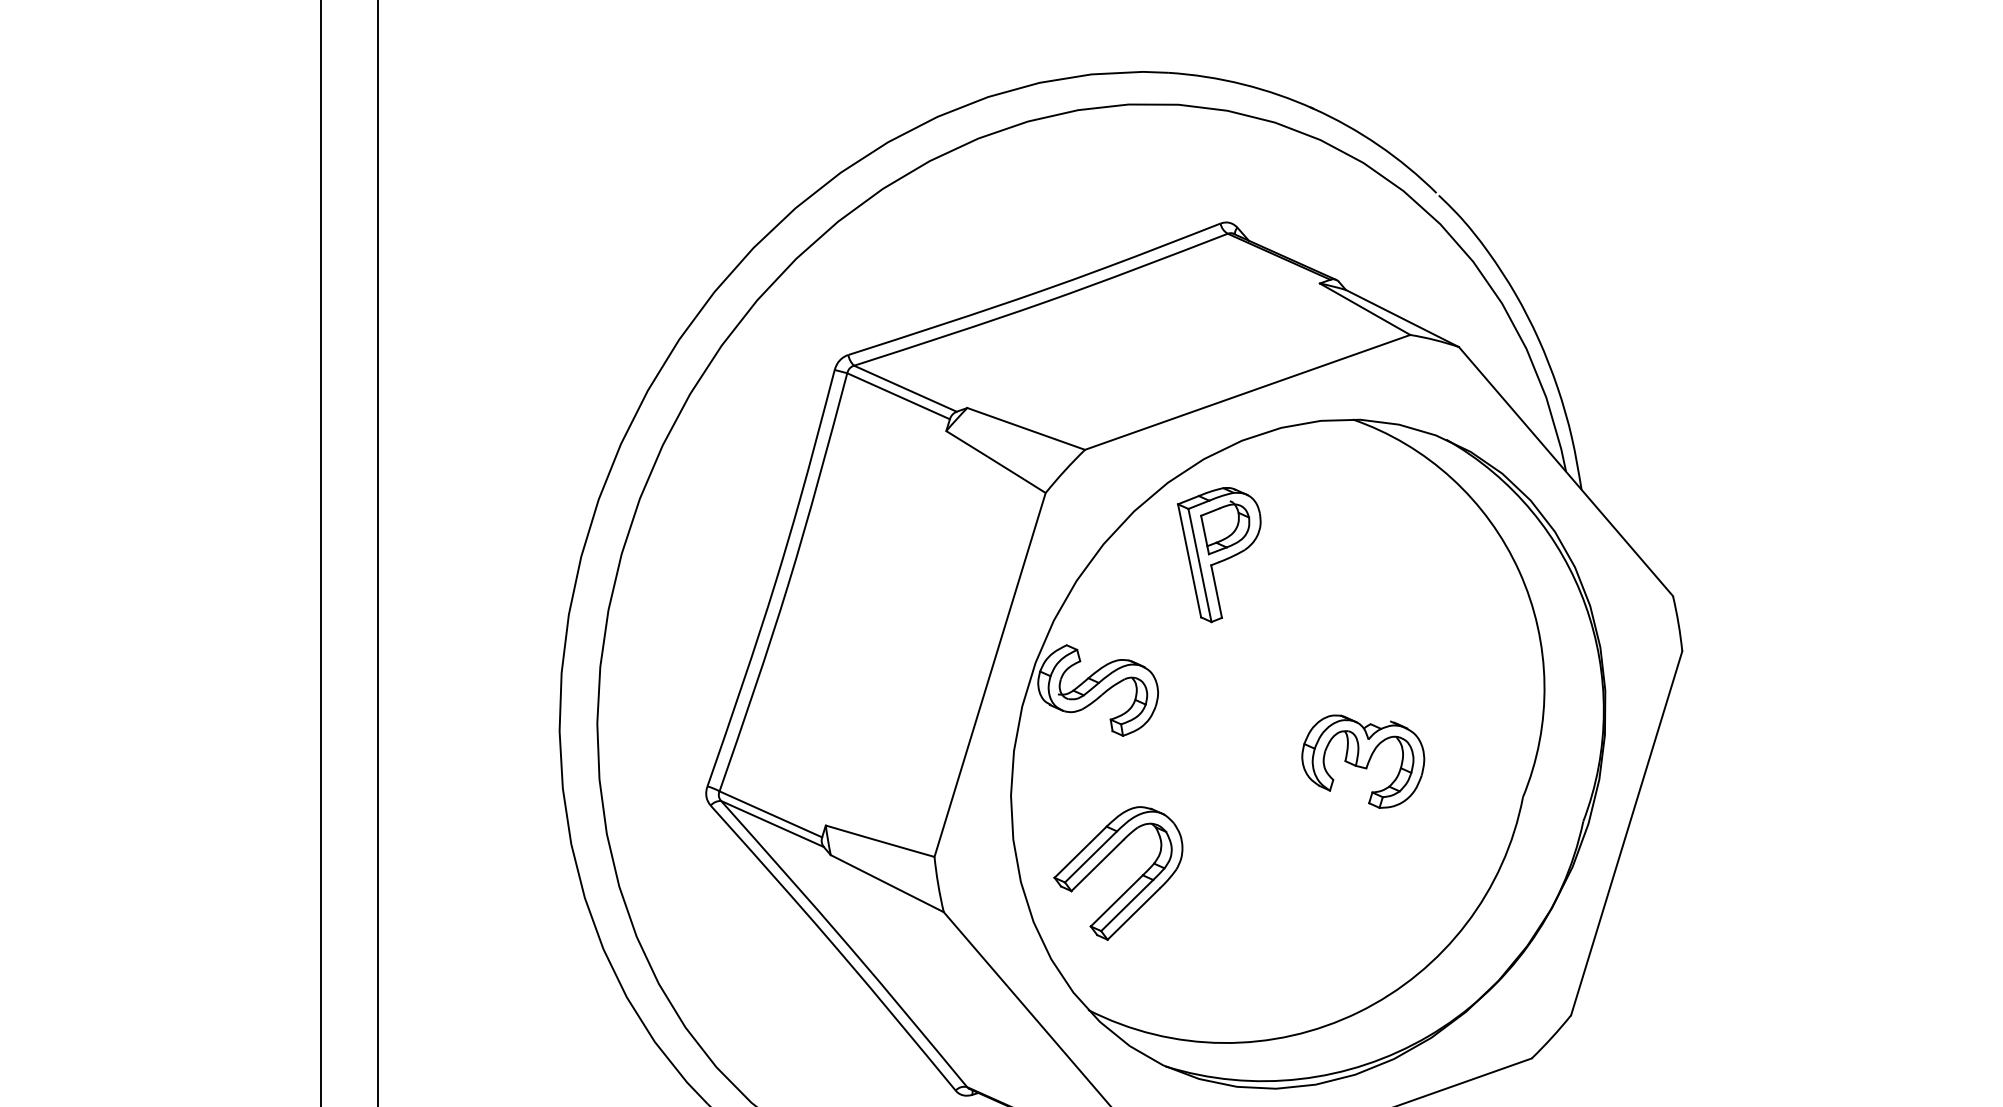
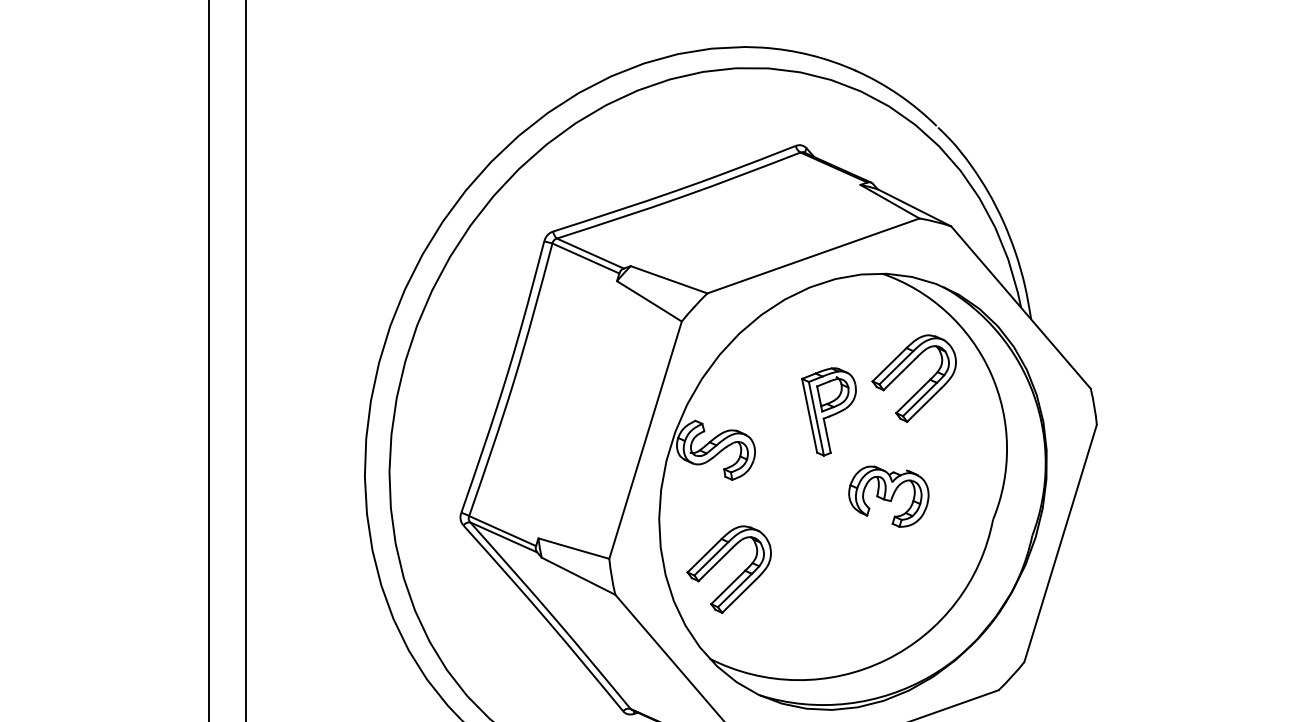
part: (1218, 554) -> (828, 411), moved
part: (1413, 592) -> (921, 386), added

